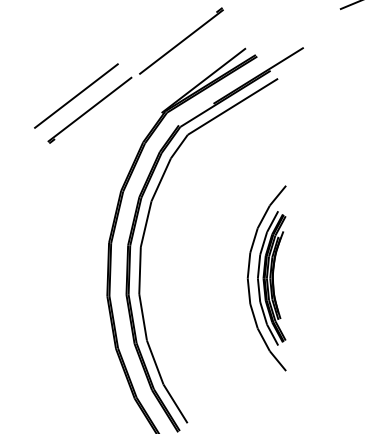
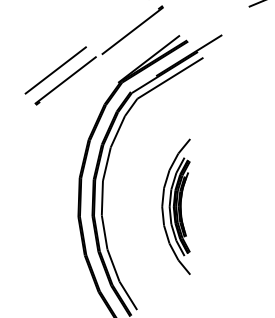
part: (266, 278) -> (175, 206), moved

